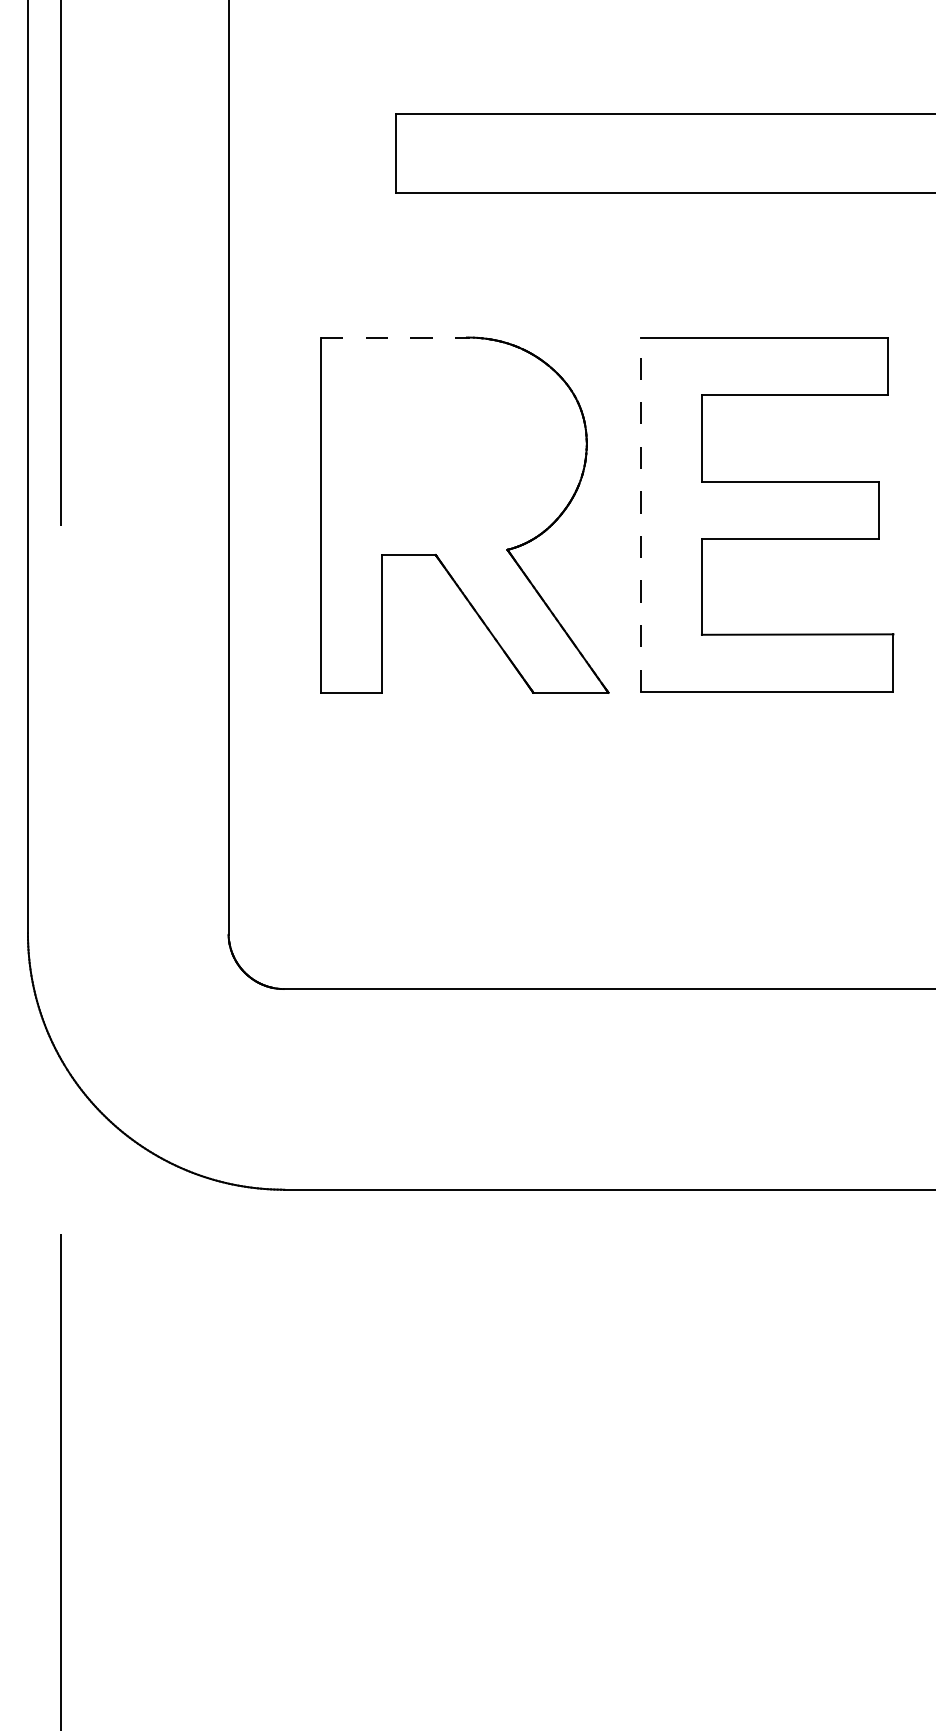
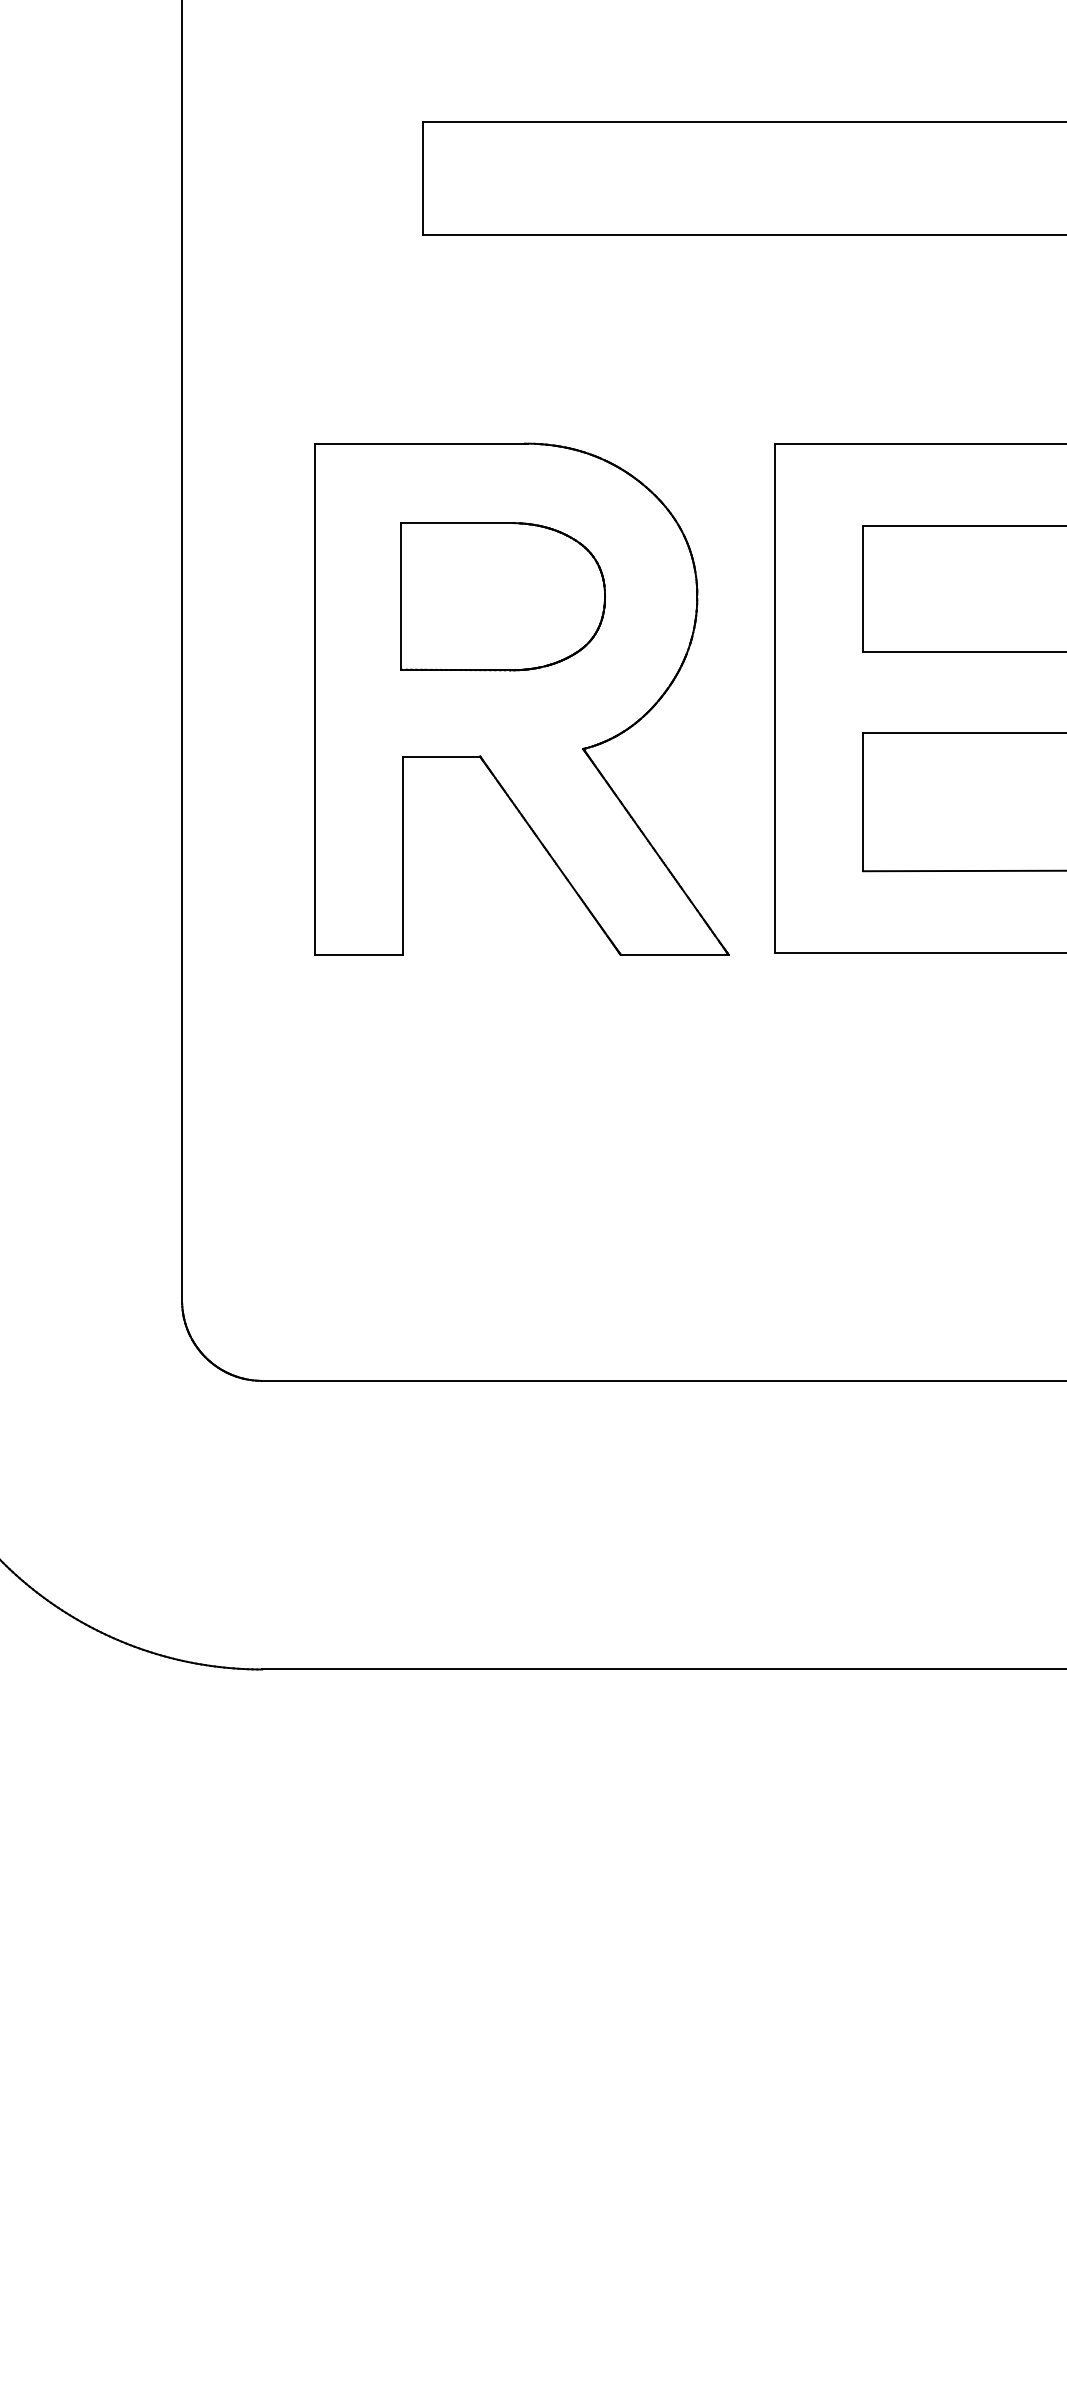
line: (394, 337) -> (420, 443), dashed -> solid
part: (451, 443) -> (502, 596), added
line: (641, 514) -> (776, 698), dashed -> solid

